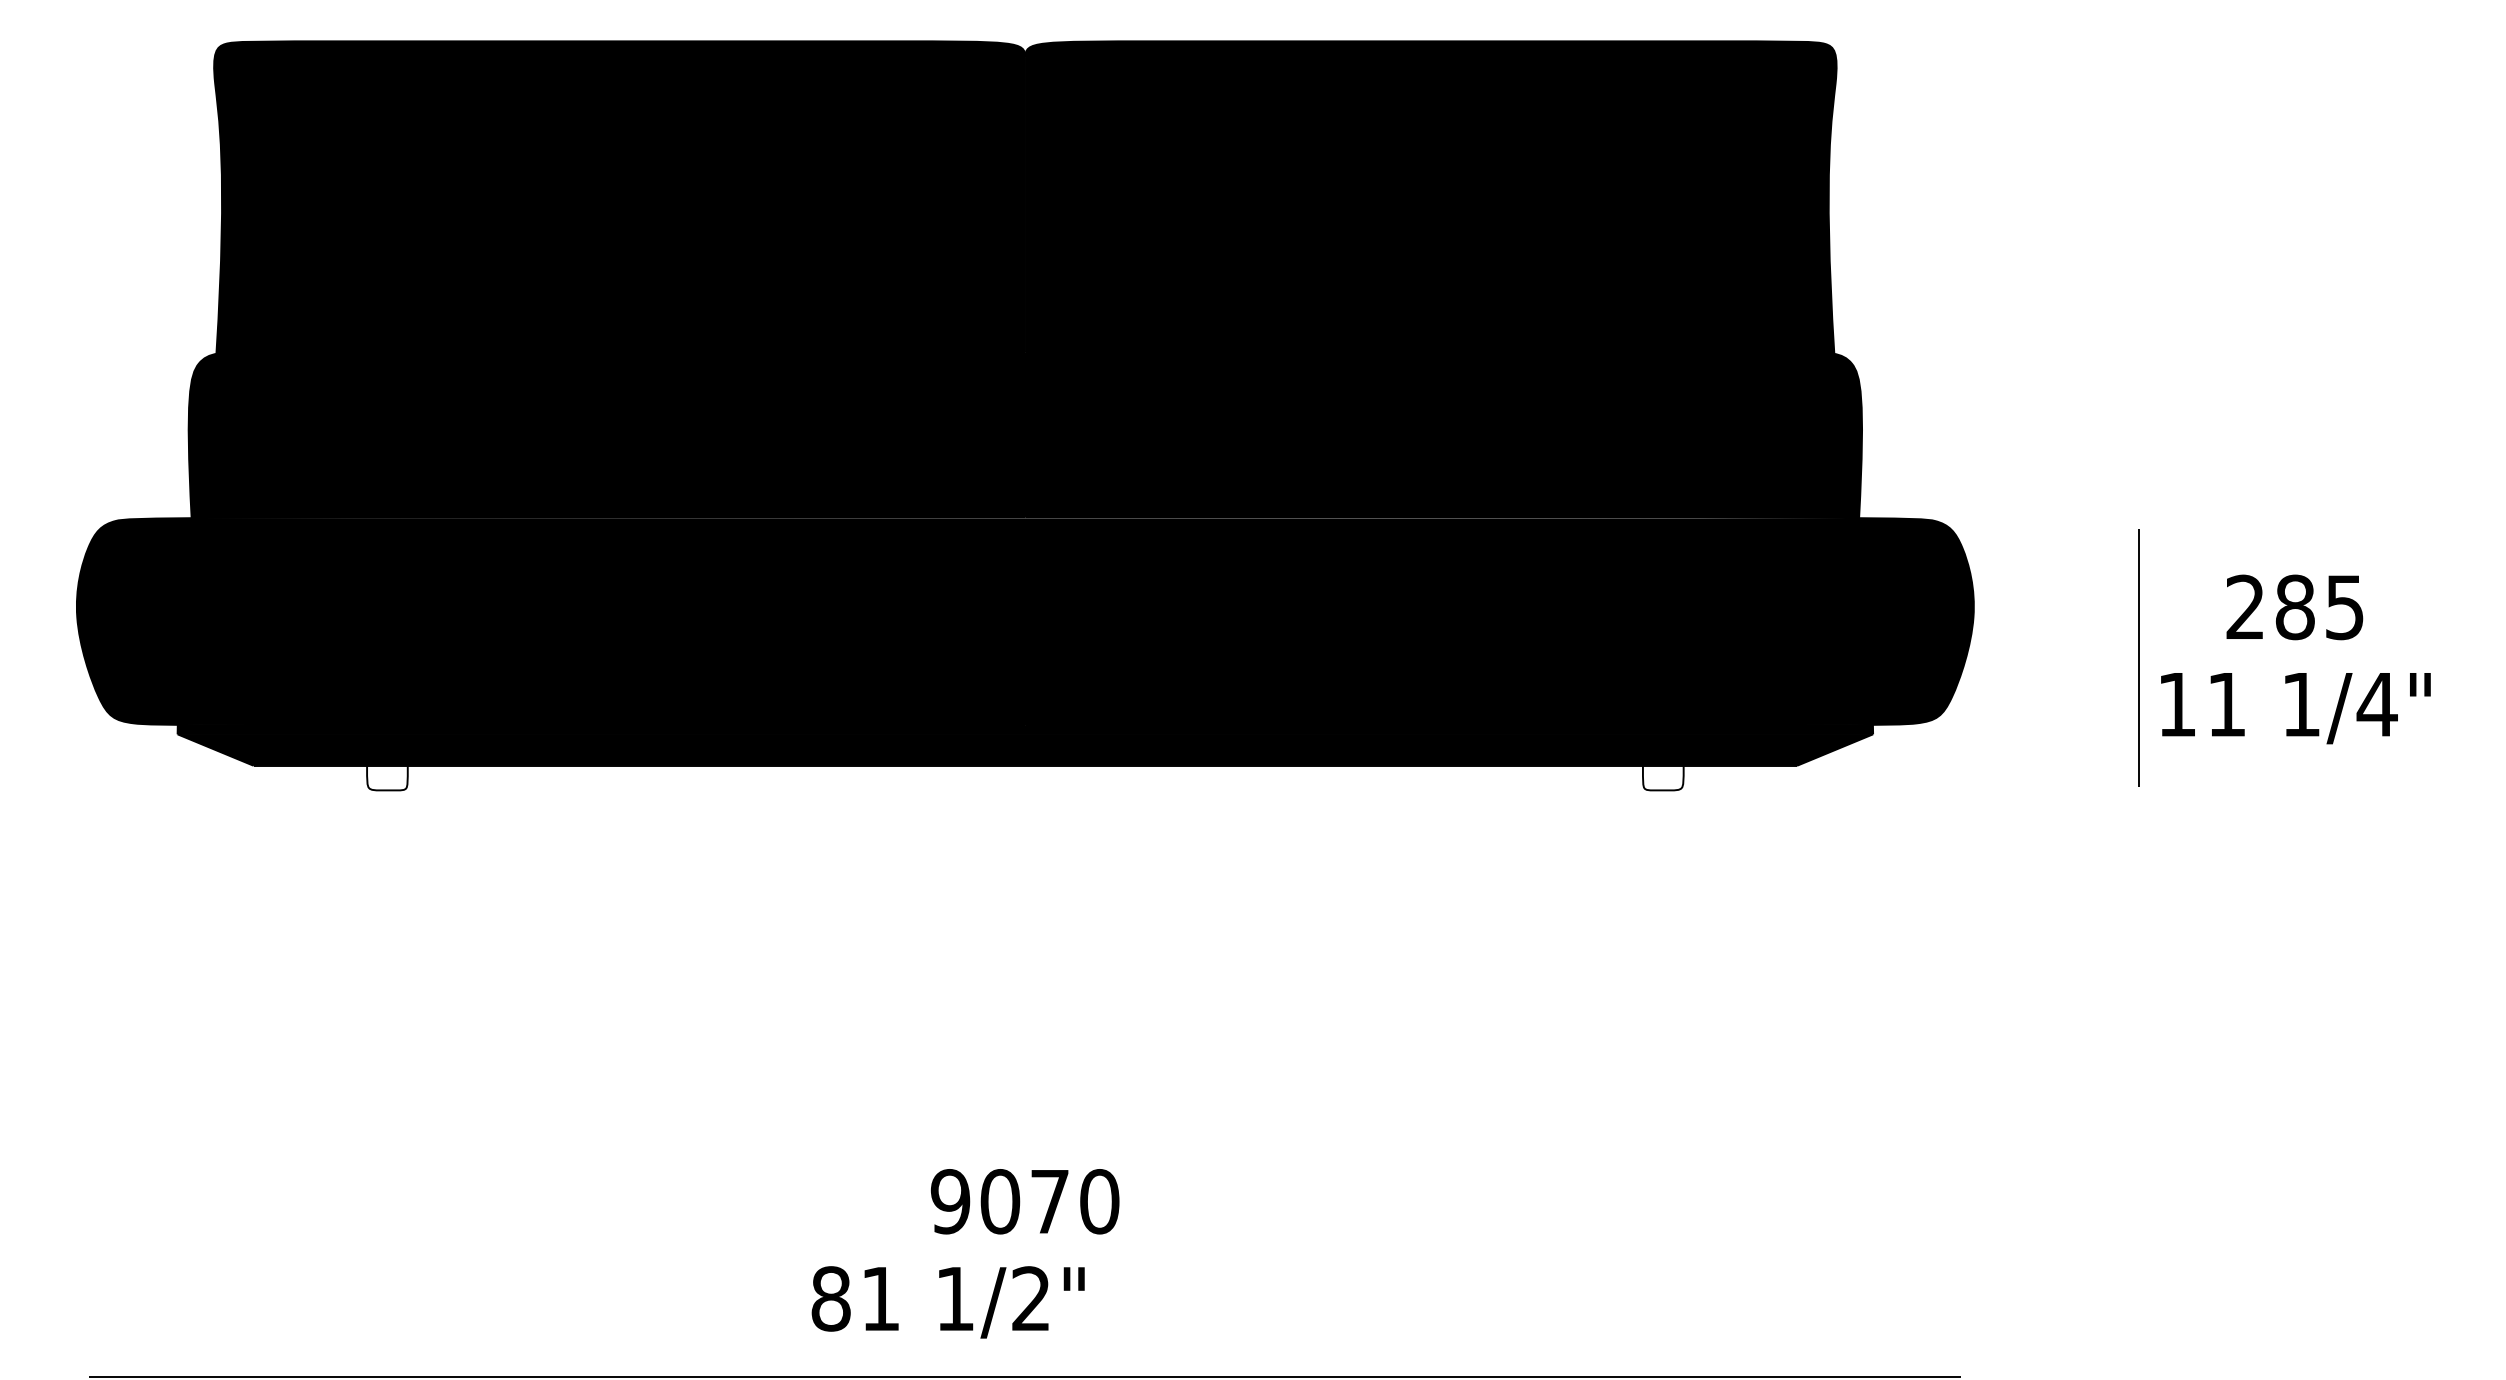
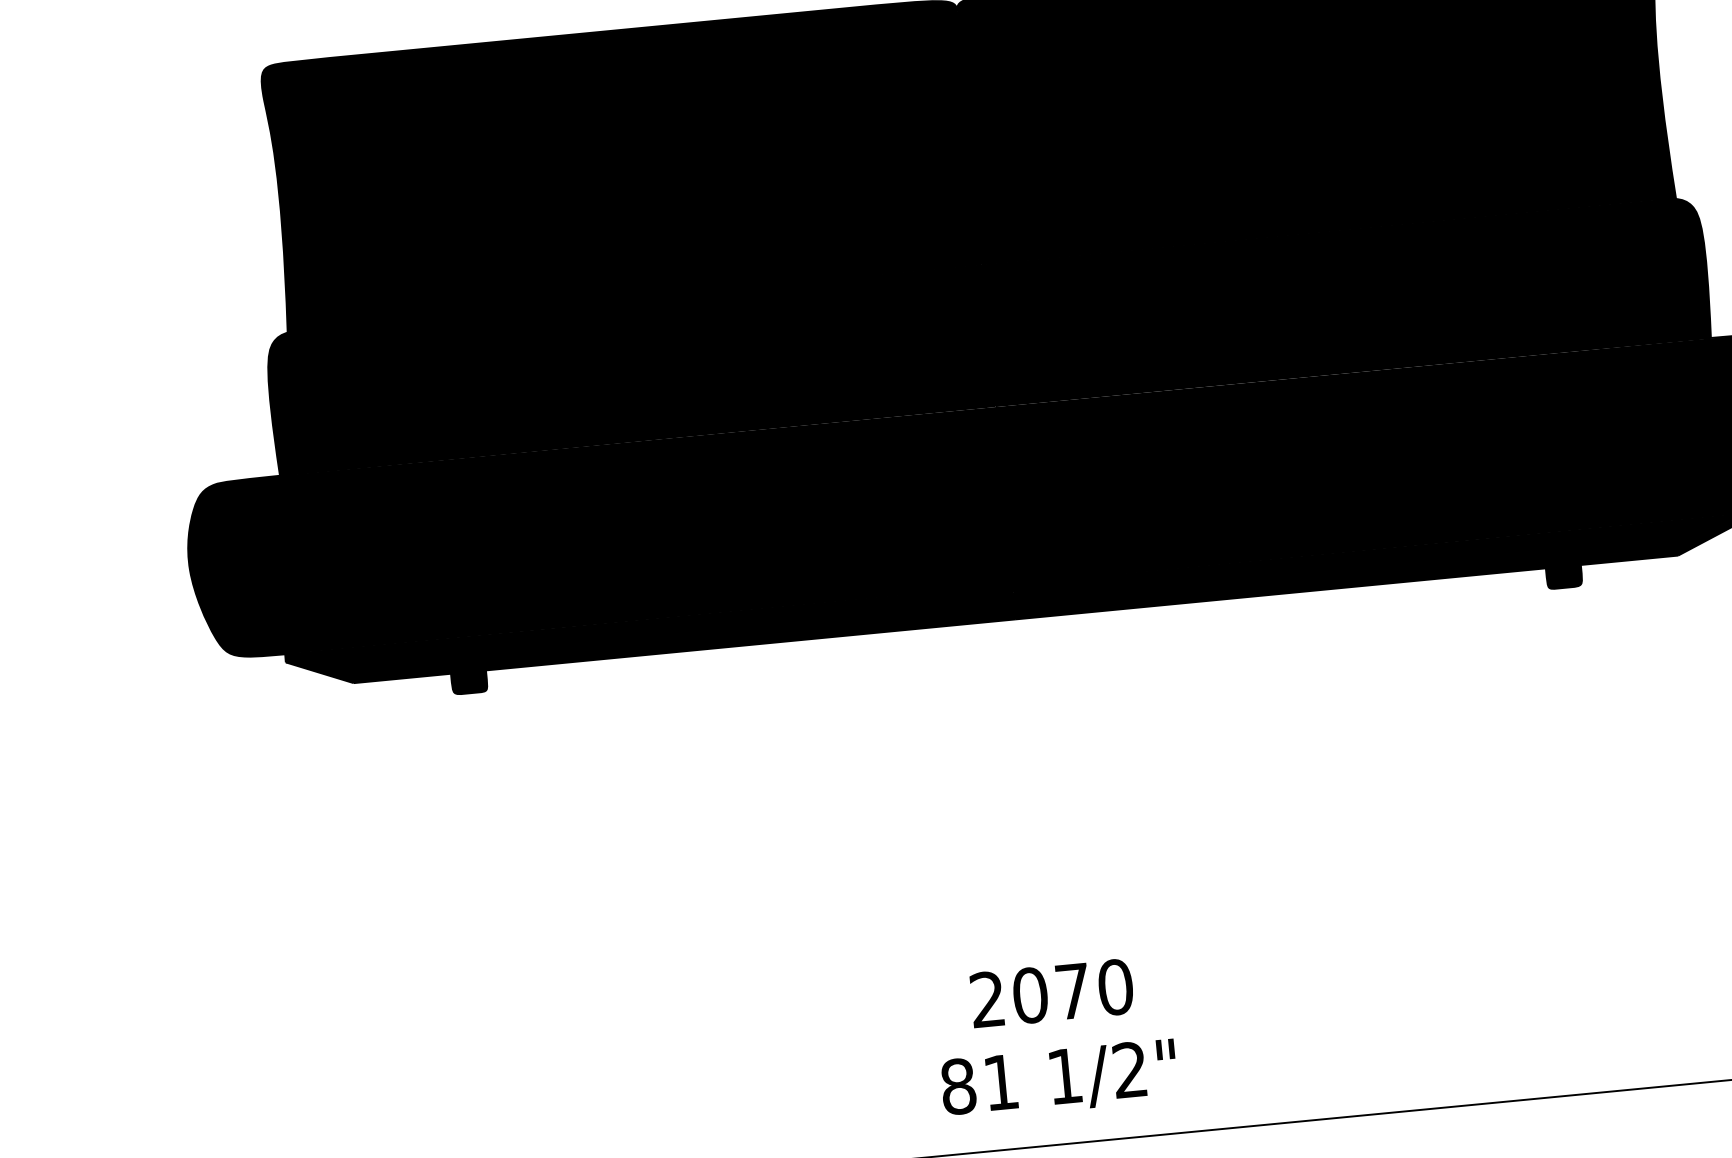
fill: (387, 777) -> (469, 682), added
fill: (1662, 777) -> (1563, 576), added
text: (950, 1201) -> (987, 999), 9070 -> 2070
text: (947, 1302) -> (1058, 1080), moved

